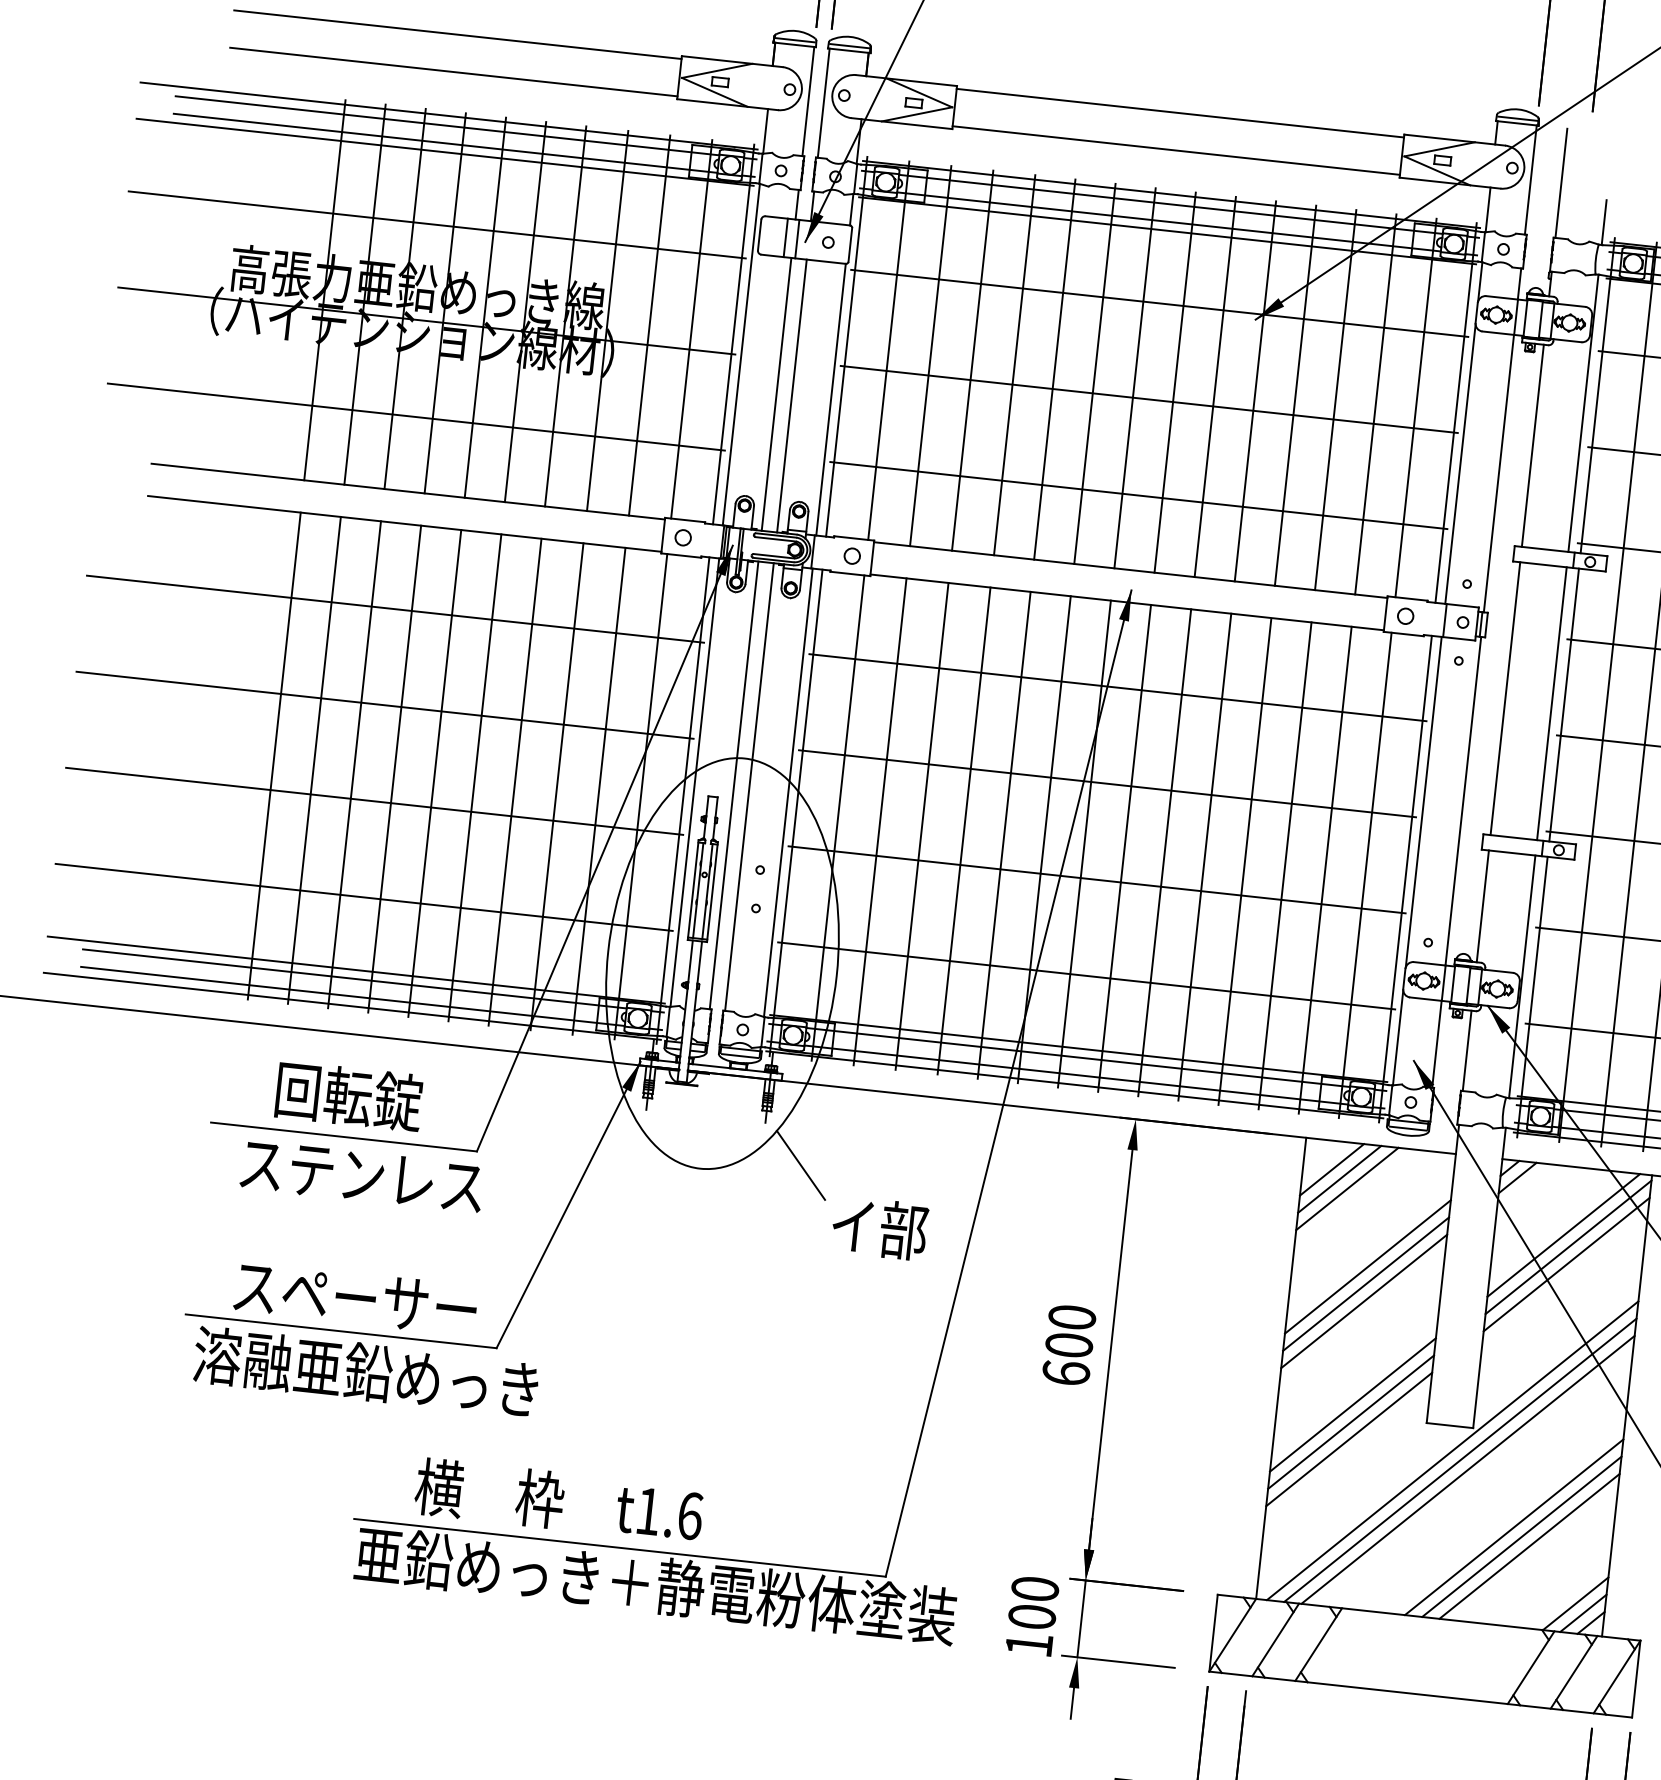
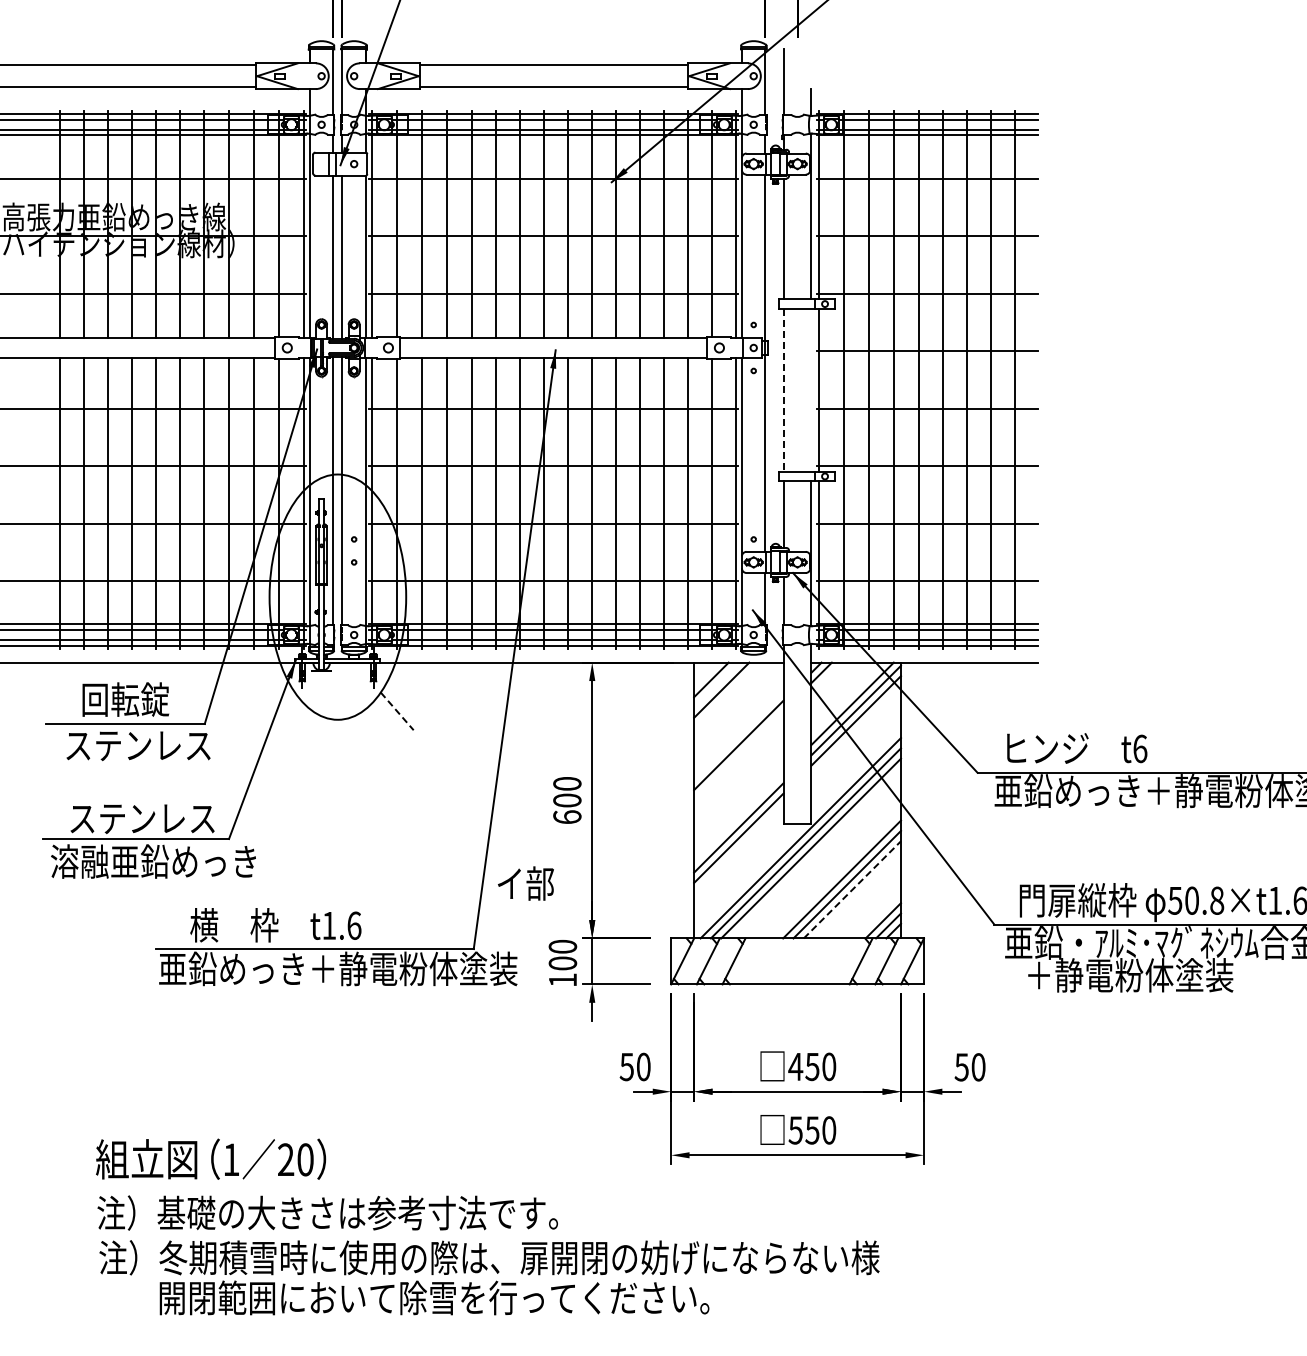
line: (1505, 699) -> (783, 390), solid -> dashed
line: (1552, 702) -> (811, 389), removed
line: (801, 1165) -> (397, 711), solid -> dashed
line: (1339, 1178) -> (716, 684), removed
text: (879, 1228) -> (525, 883), moved
line: (1367, 1266) -> (738, 734), removed
text: (379, 1300) -> (156, 818), スペーサー -> ステンレス
line: (1363, 1301) -> (738, 755), removed
line: (1352, 1404) -> (738, 817), removed
line: (1529, 1545) -> (852, 889), solid -> dashed

